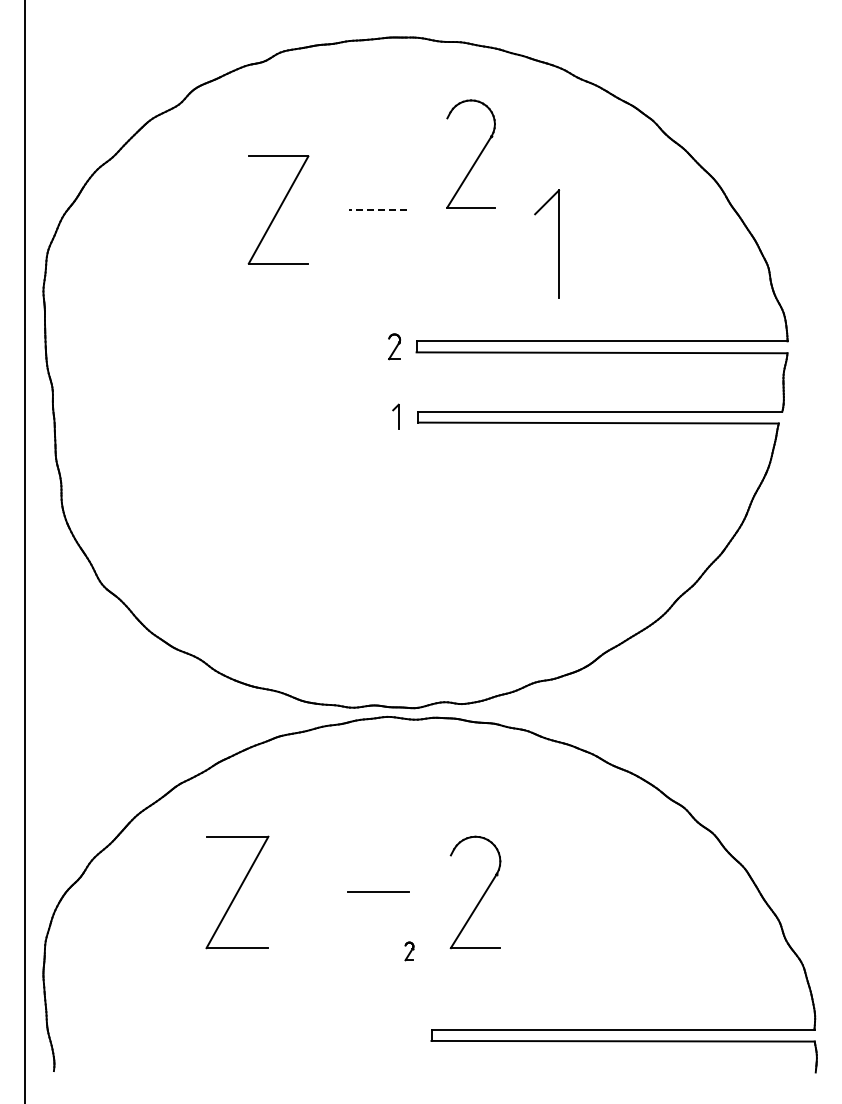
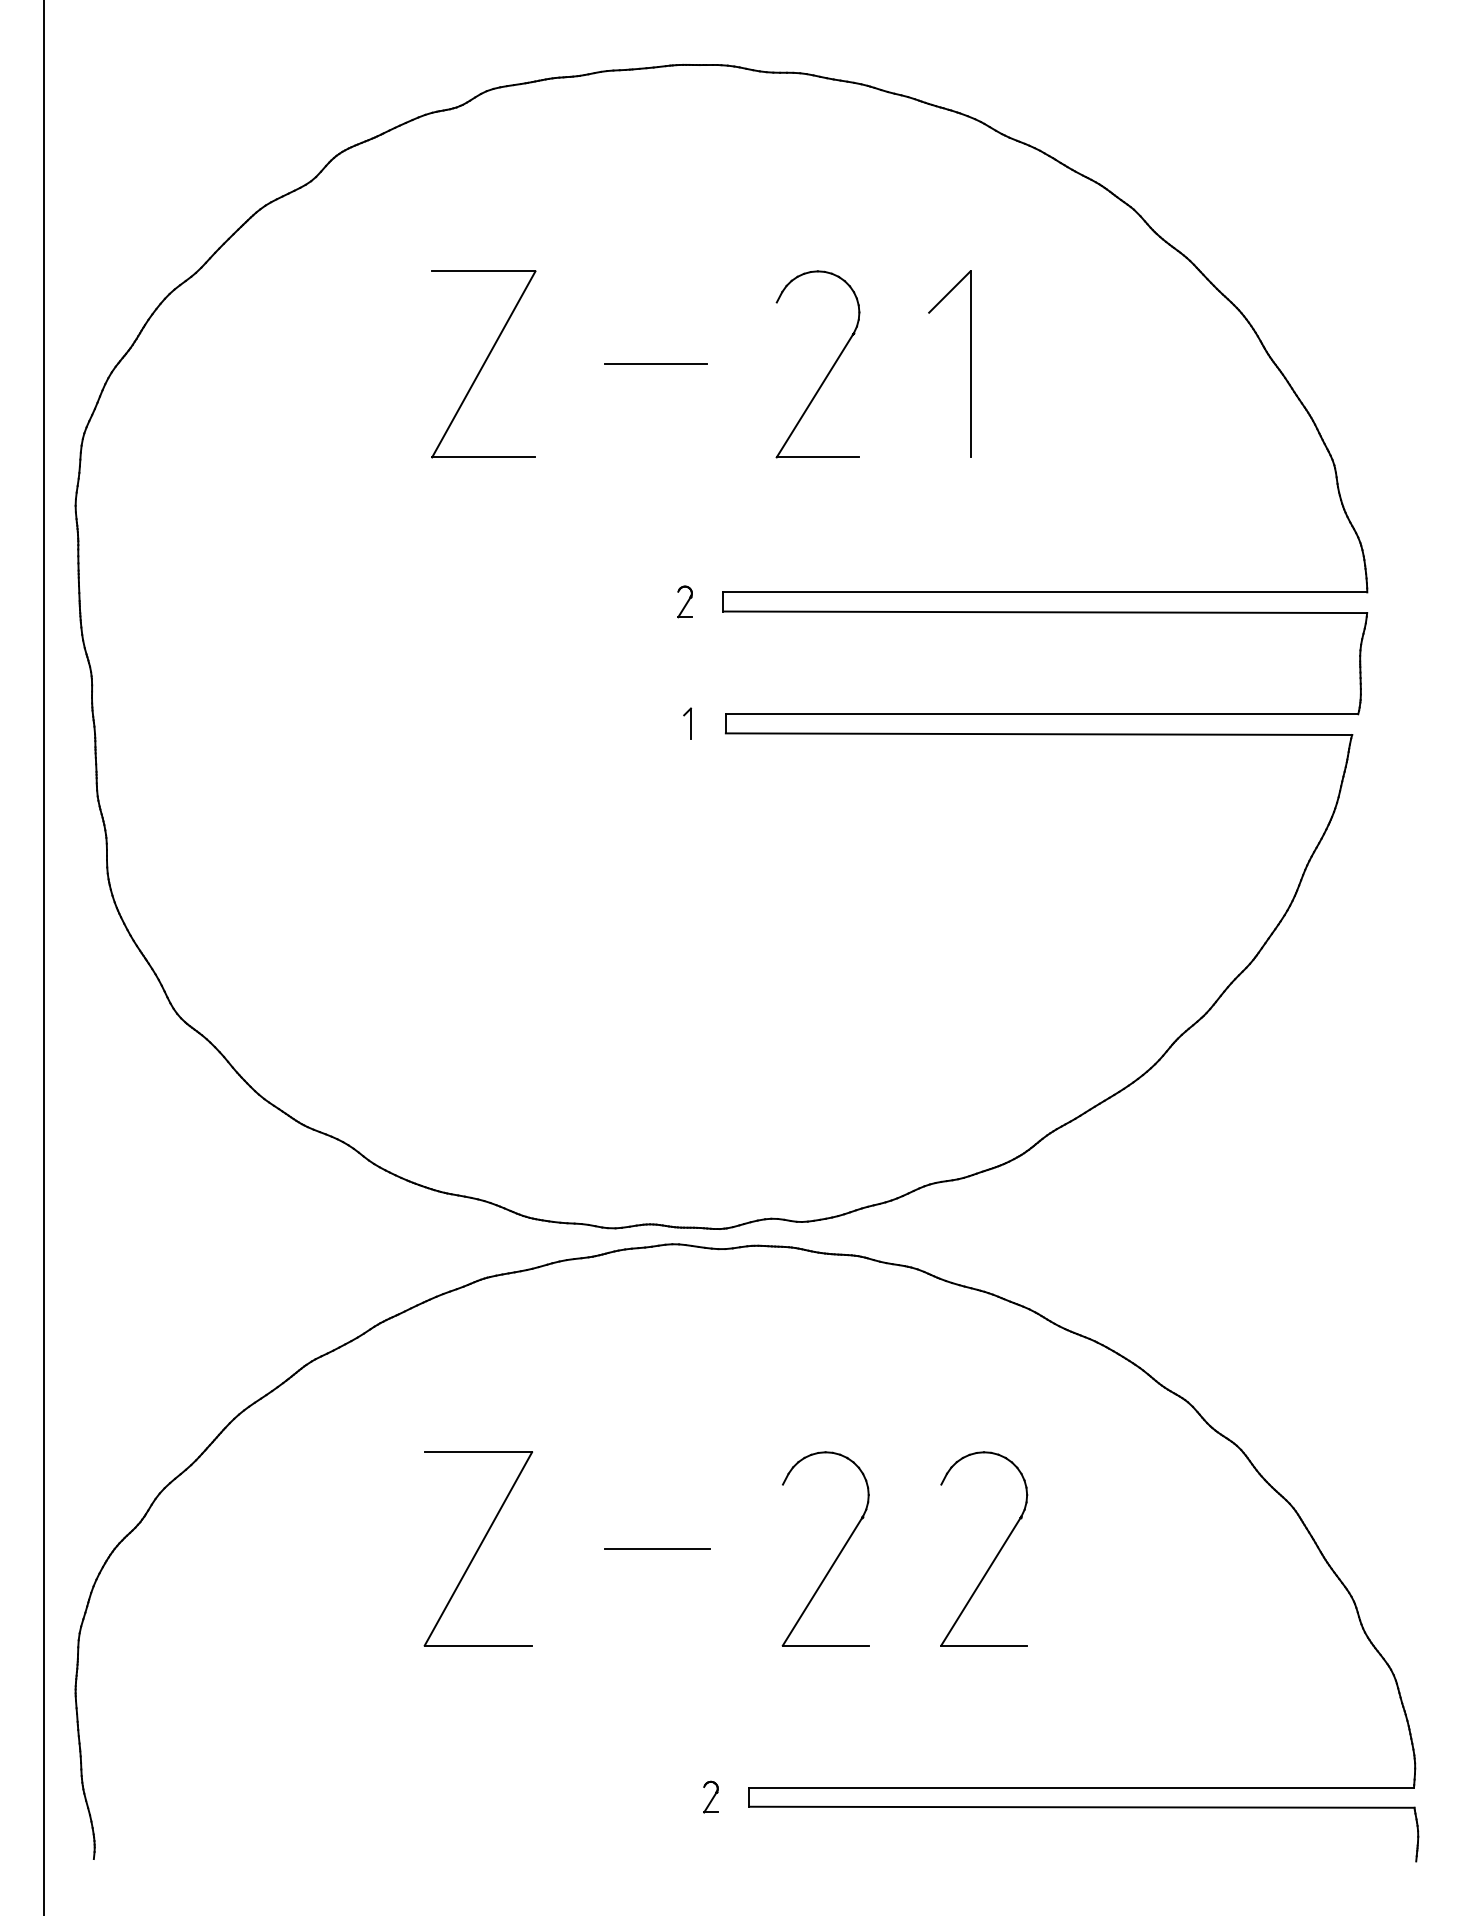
part: (476, 158) -> (827, 372), moved
line: (377, 210) -> (655, 365), dashed -> solid
part: (558, 243) -> (969, 363), moved
part: (394, 346) -> (685, 601), size x0.71
part: (395, 416) -> (686, 722), size x0.71
part: (237, 892) -> (478, 1549), moved
part: (573, 895) -> (995, 1554), added
part: (409, 951) -> (711, 1797), moved

